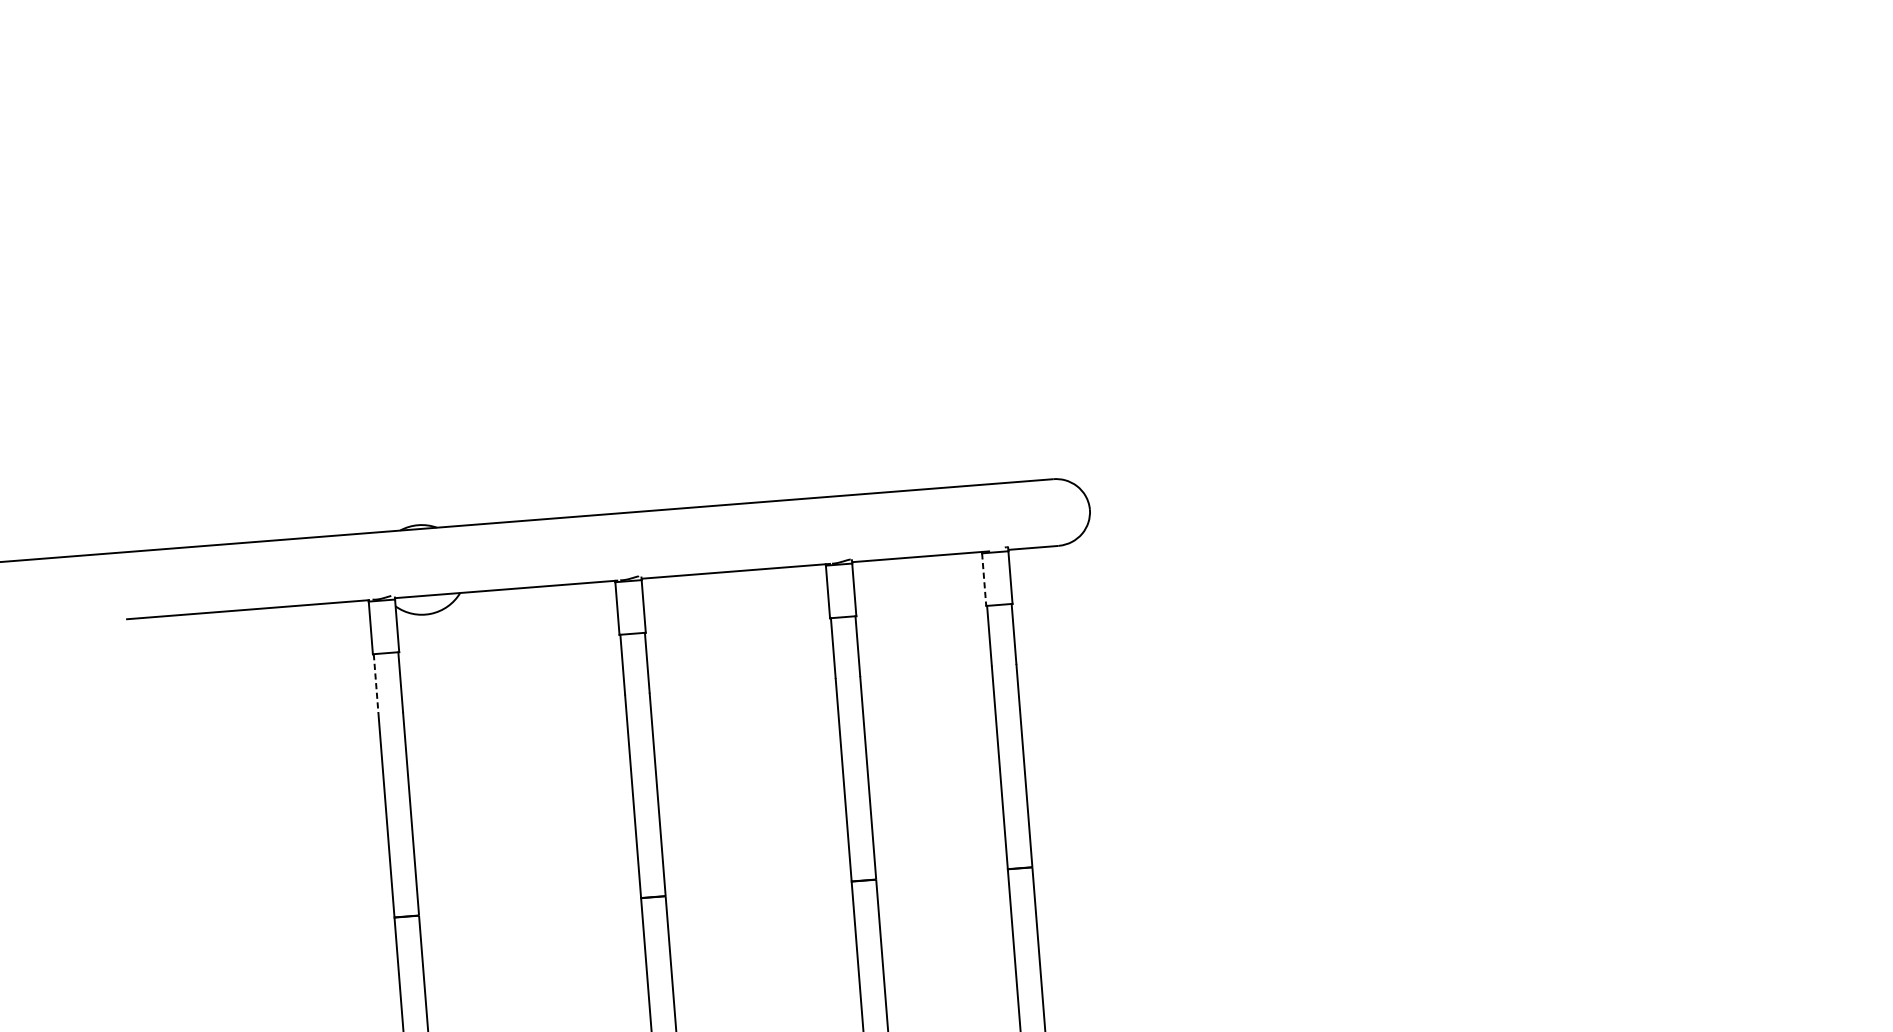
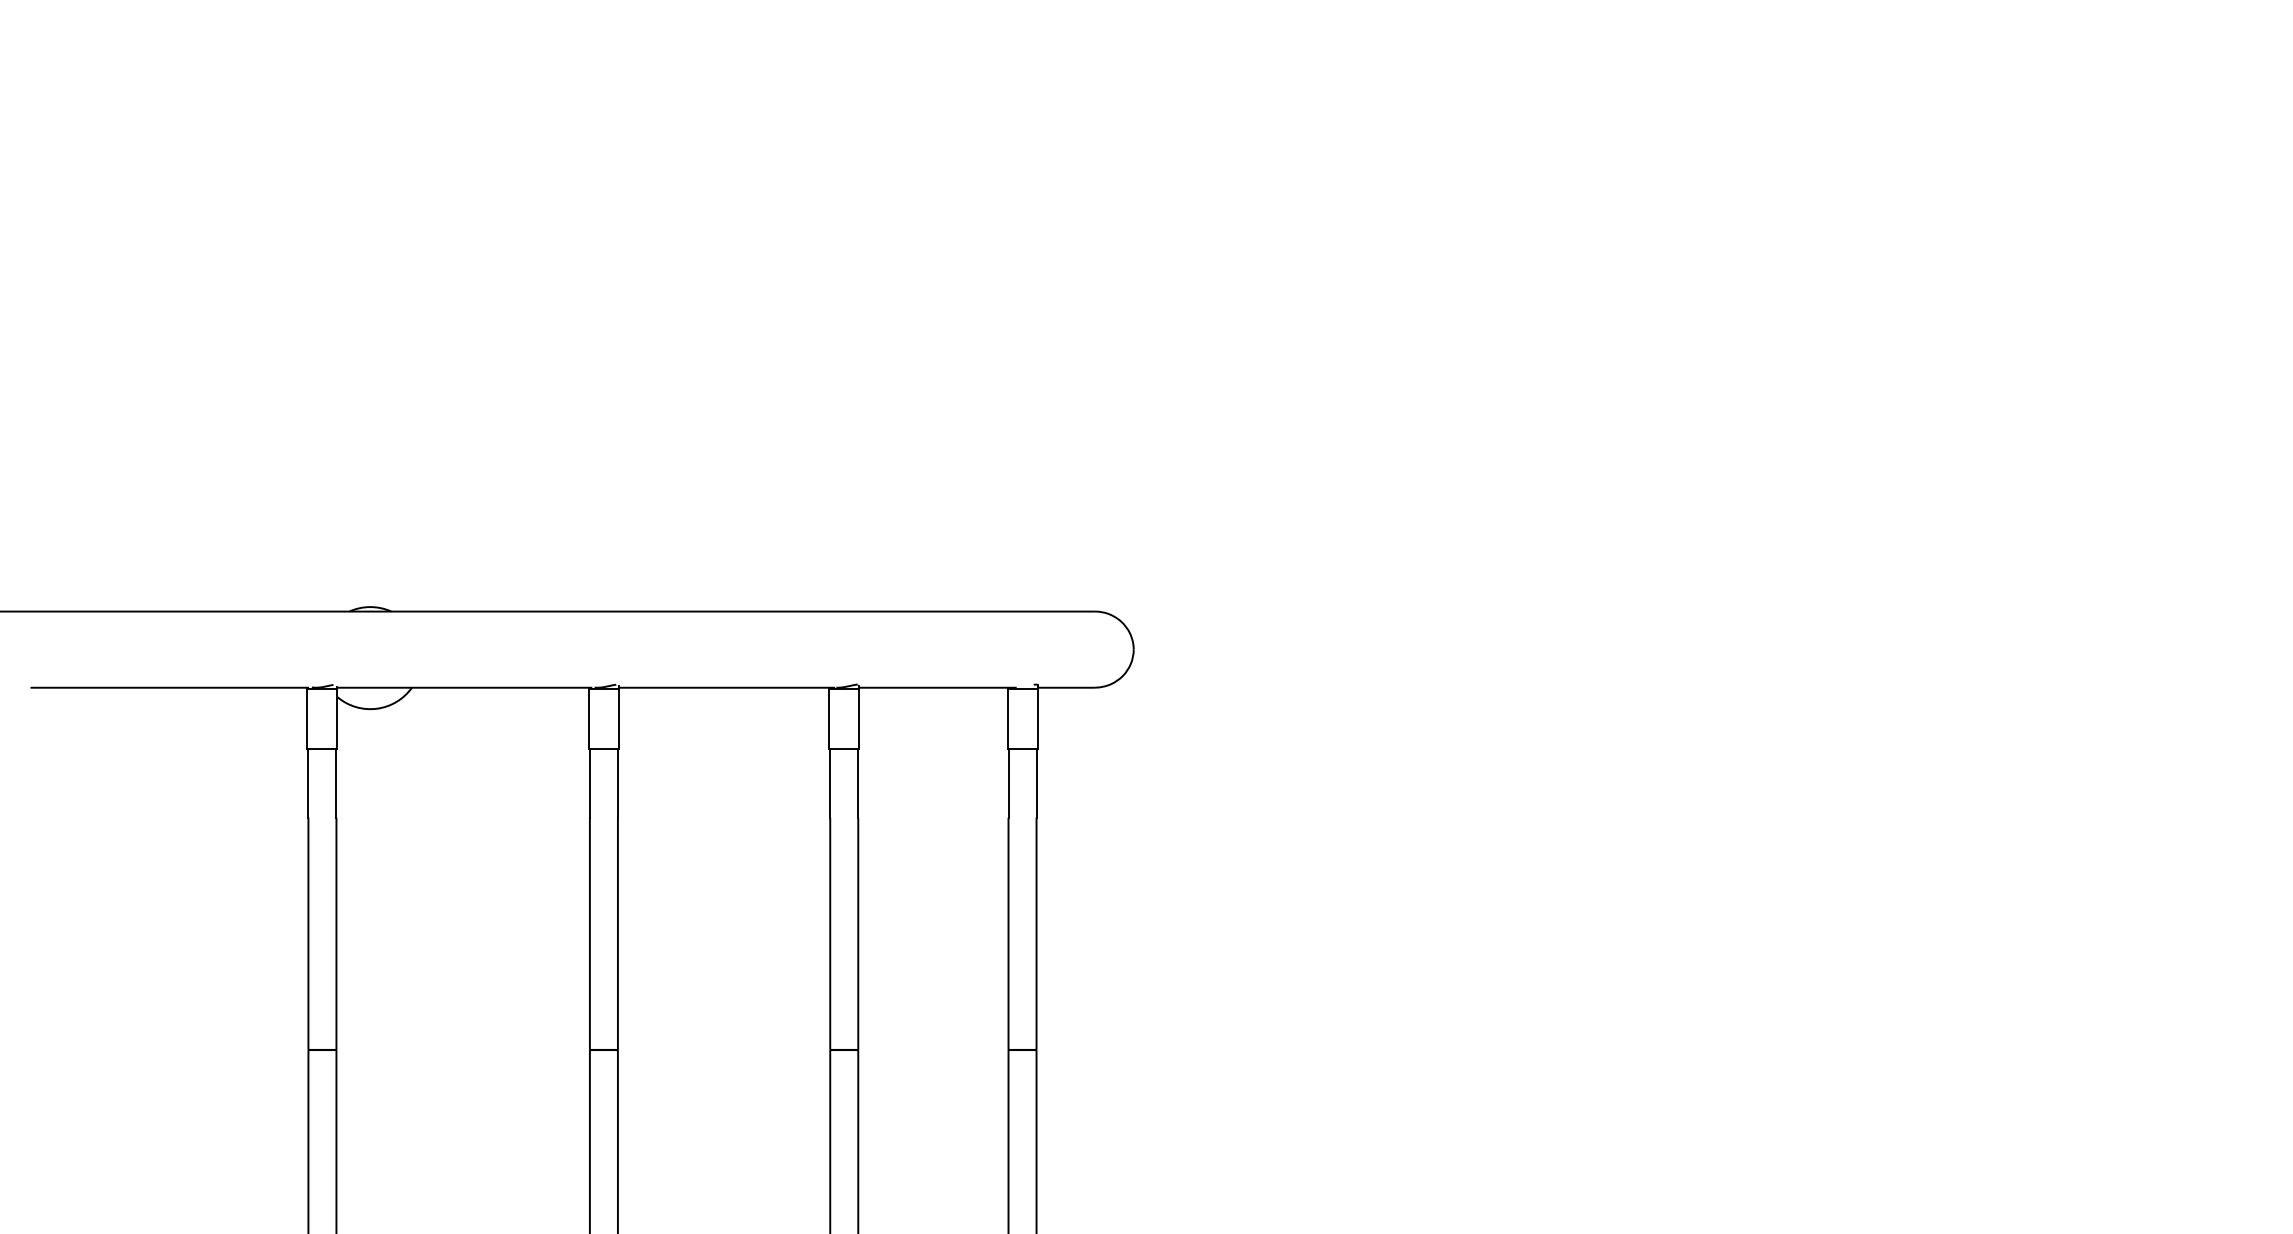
line: (984, 579) -> (1007, 719), dashed -> solid
line: (376, 684) -> (308, 784), dashed -> solid

